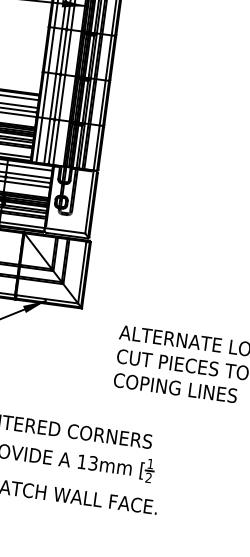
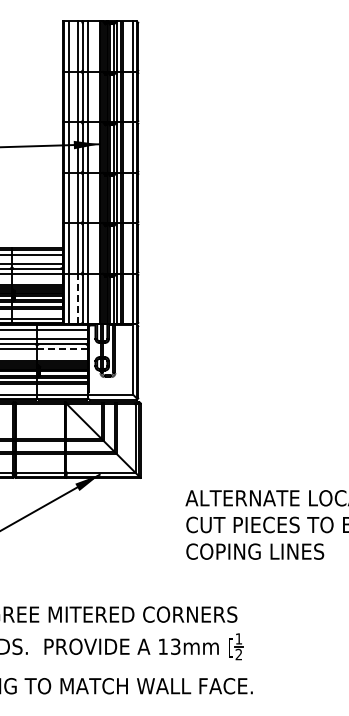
line: (47, 140) -> (77, 298), solid -> dashed
line: (27, 184) -> (62, 349), solid -> dashed

